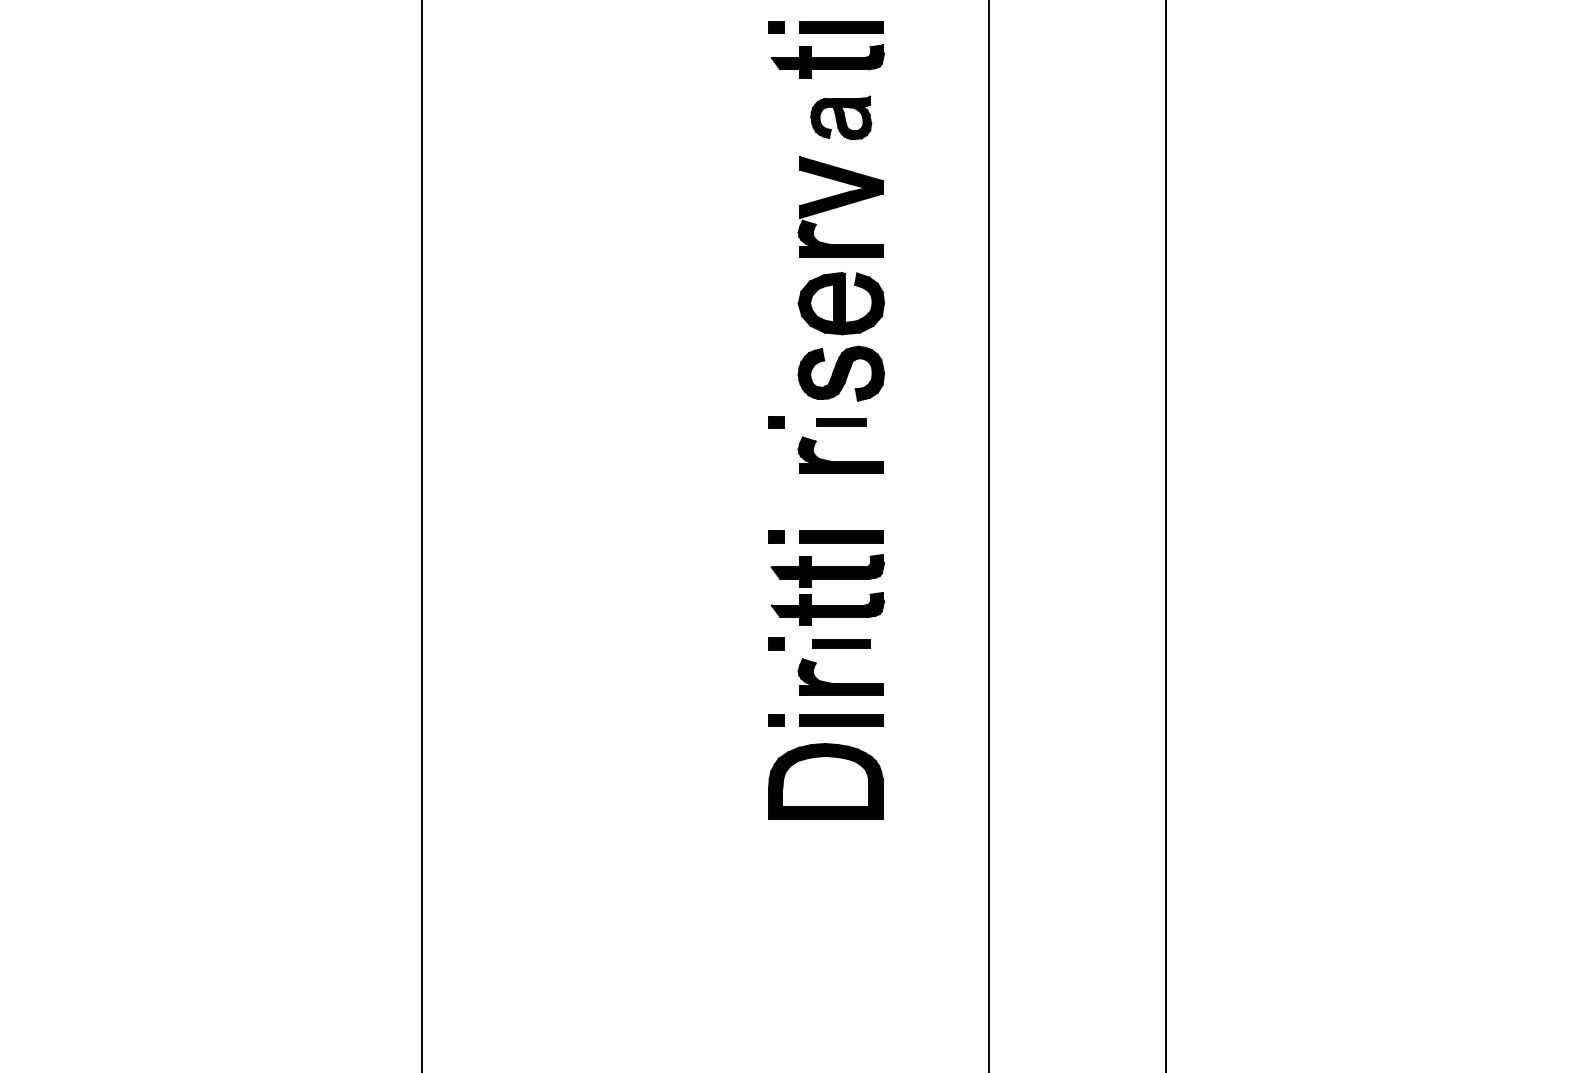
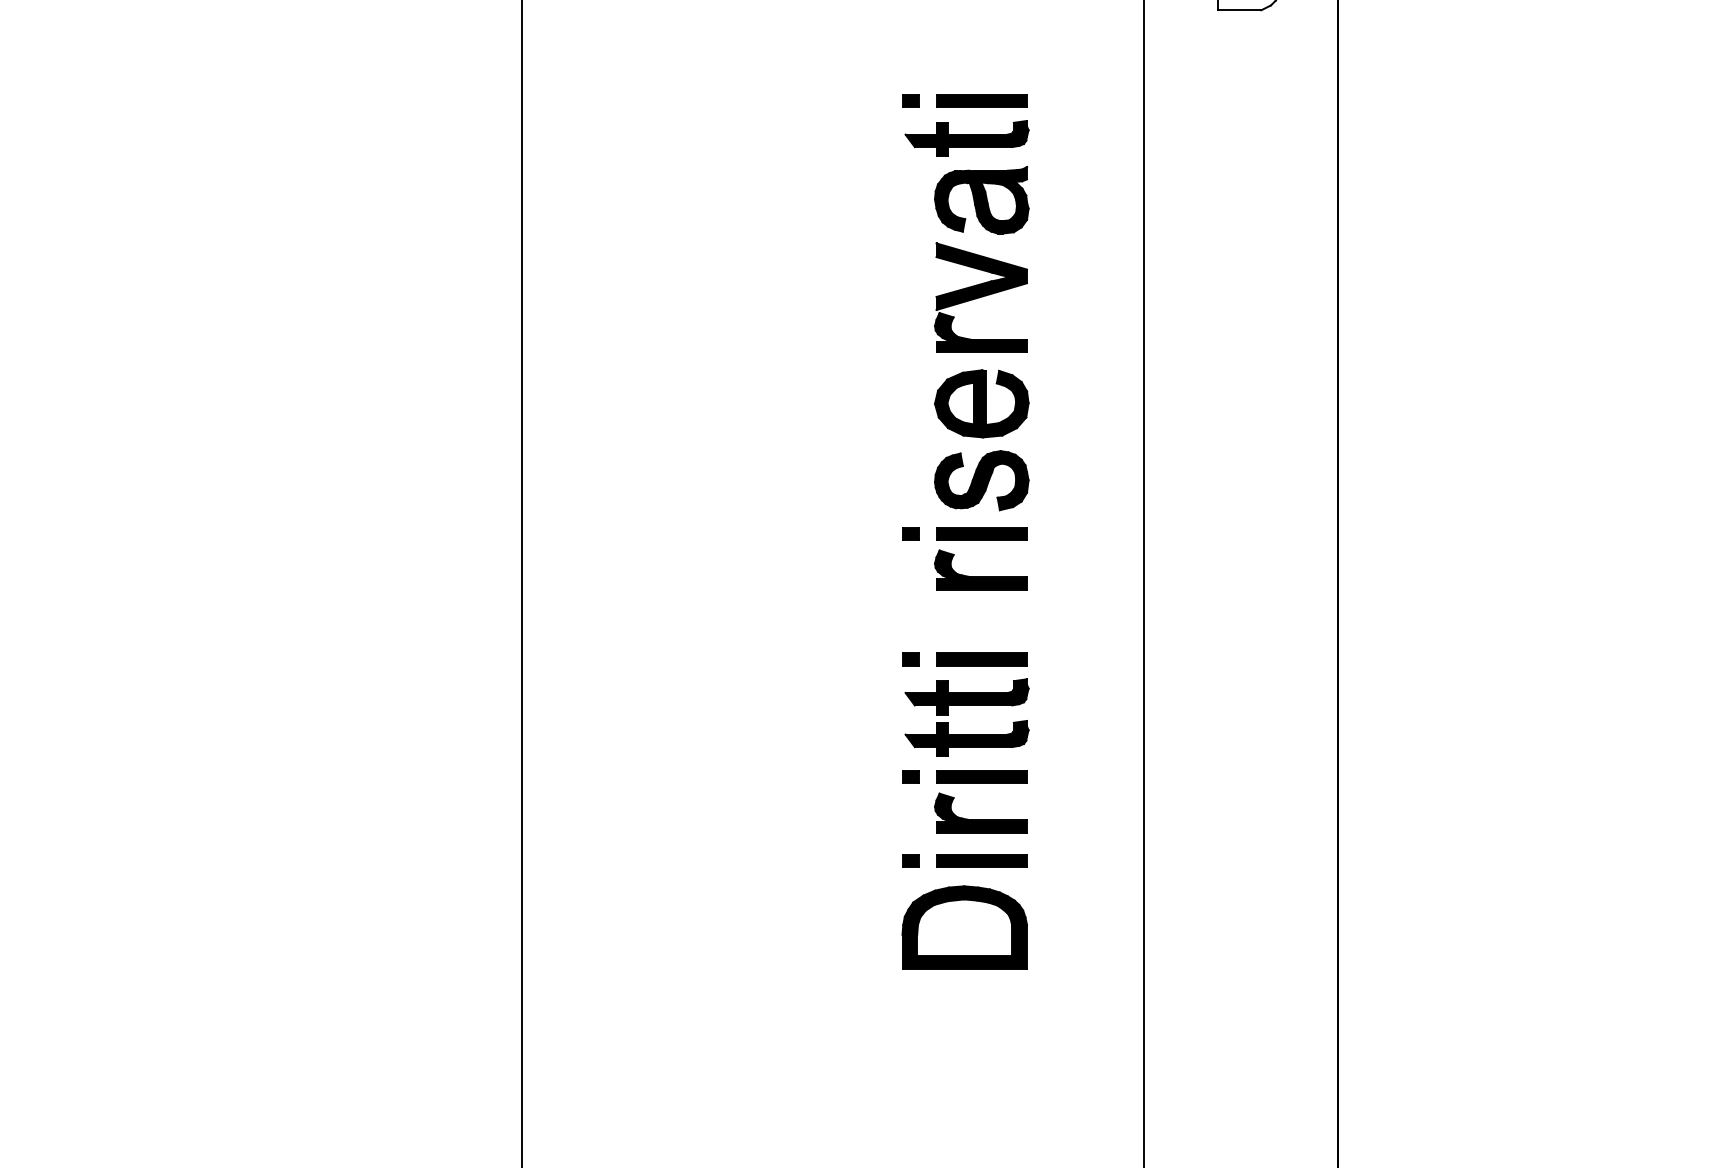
part: (840, 117) -> (980, 199), size x1.43
part: (841, 422) -> (981, 534), size x1.67
part: (841, 643) -> (981, 776), size x1.43

